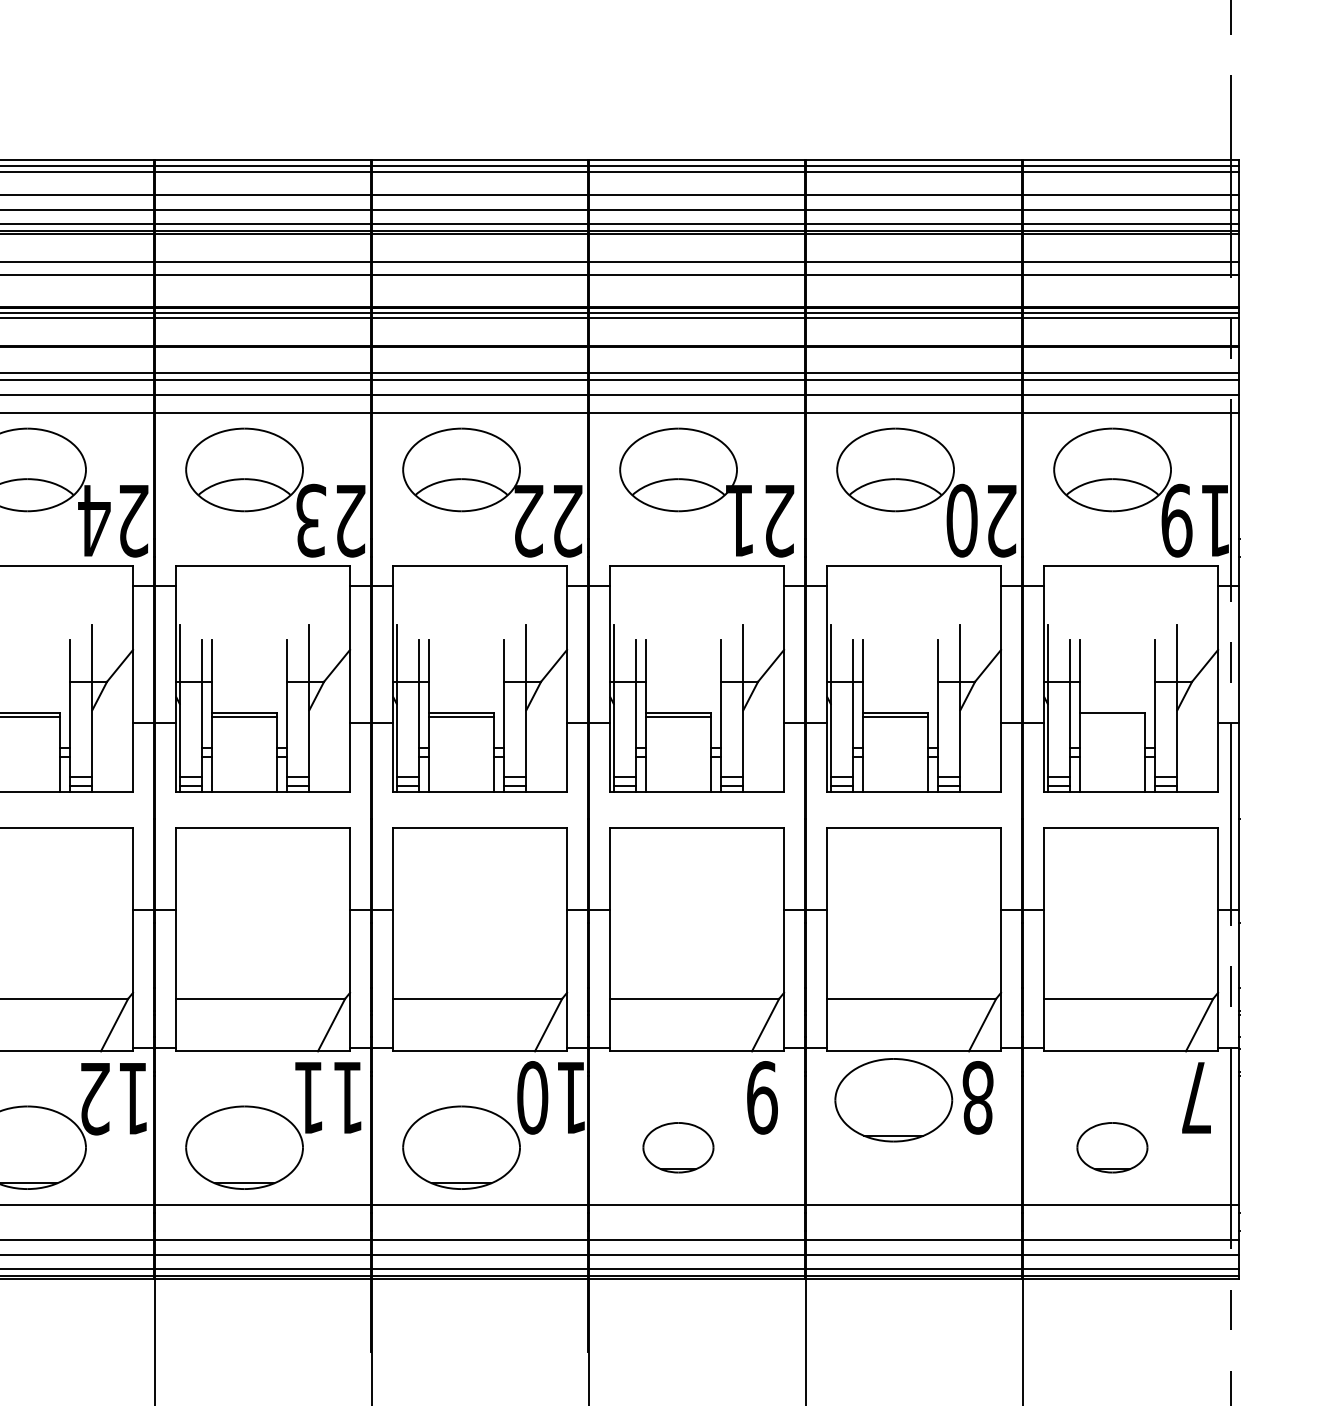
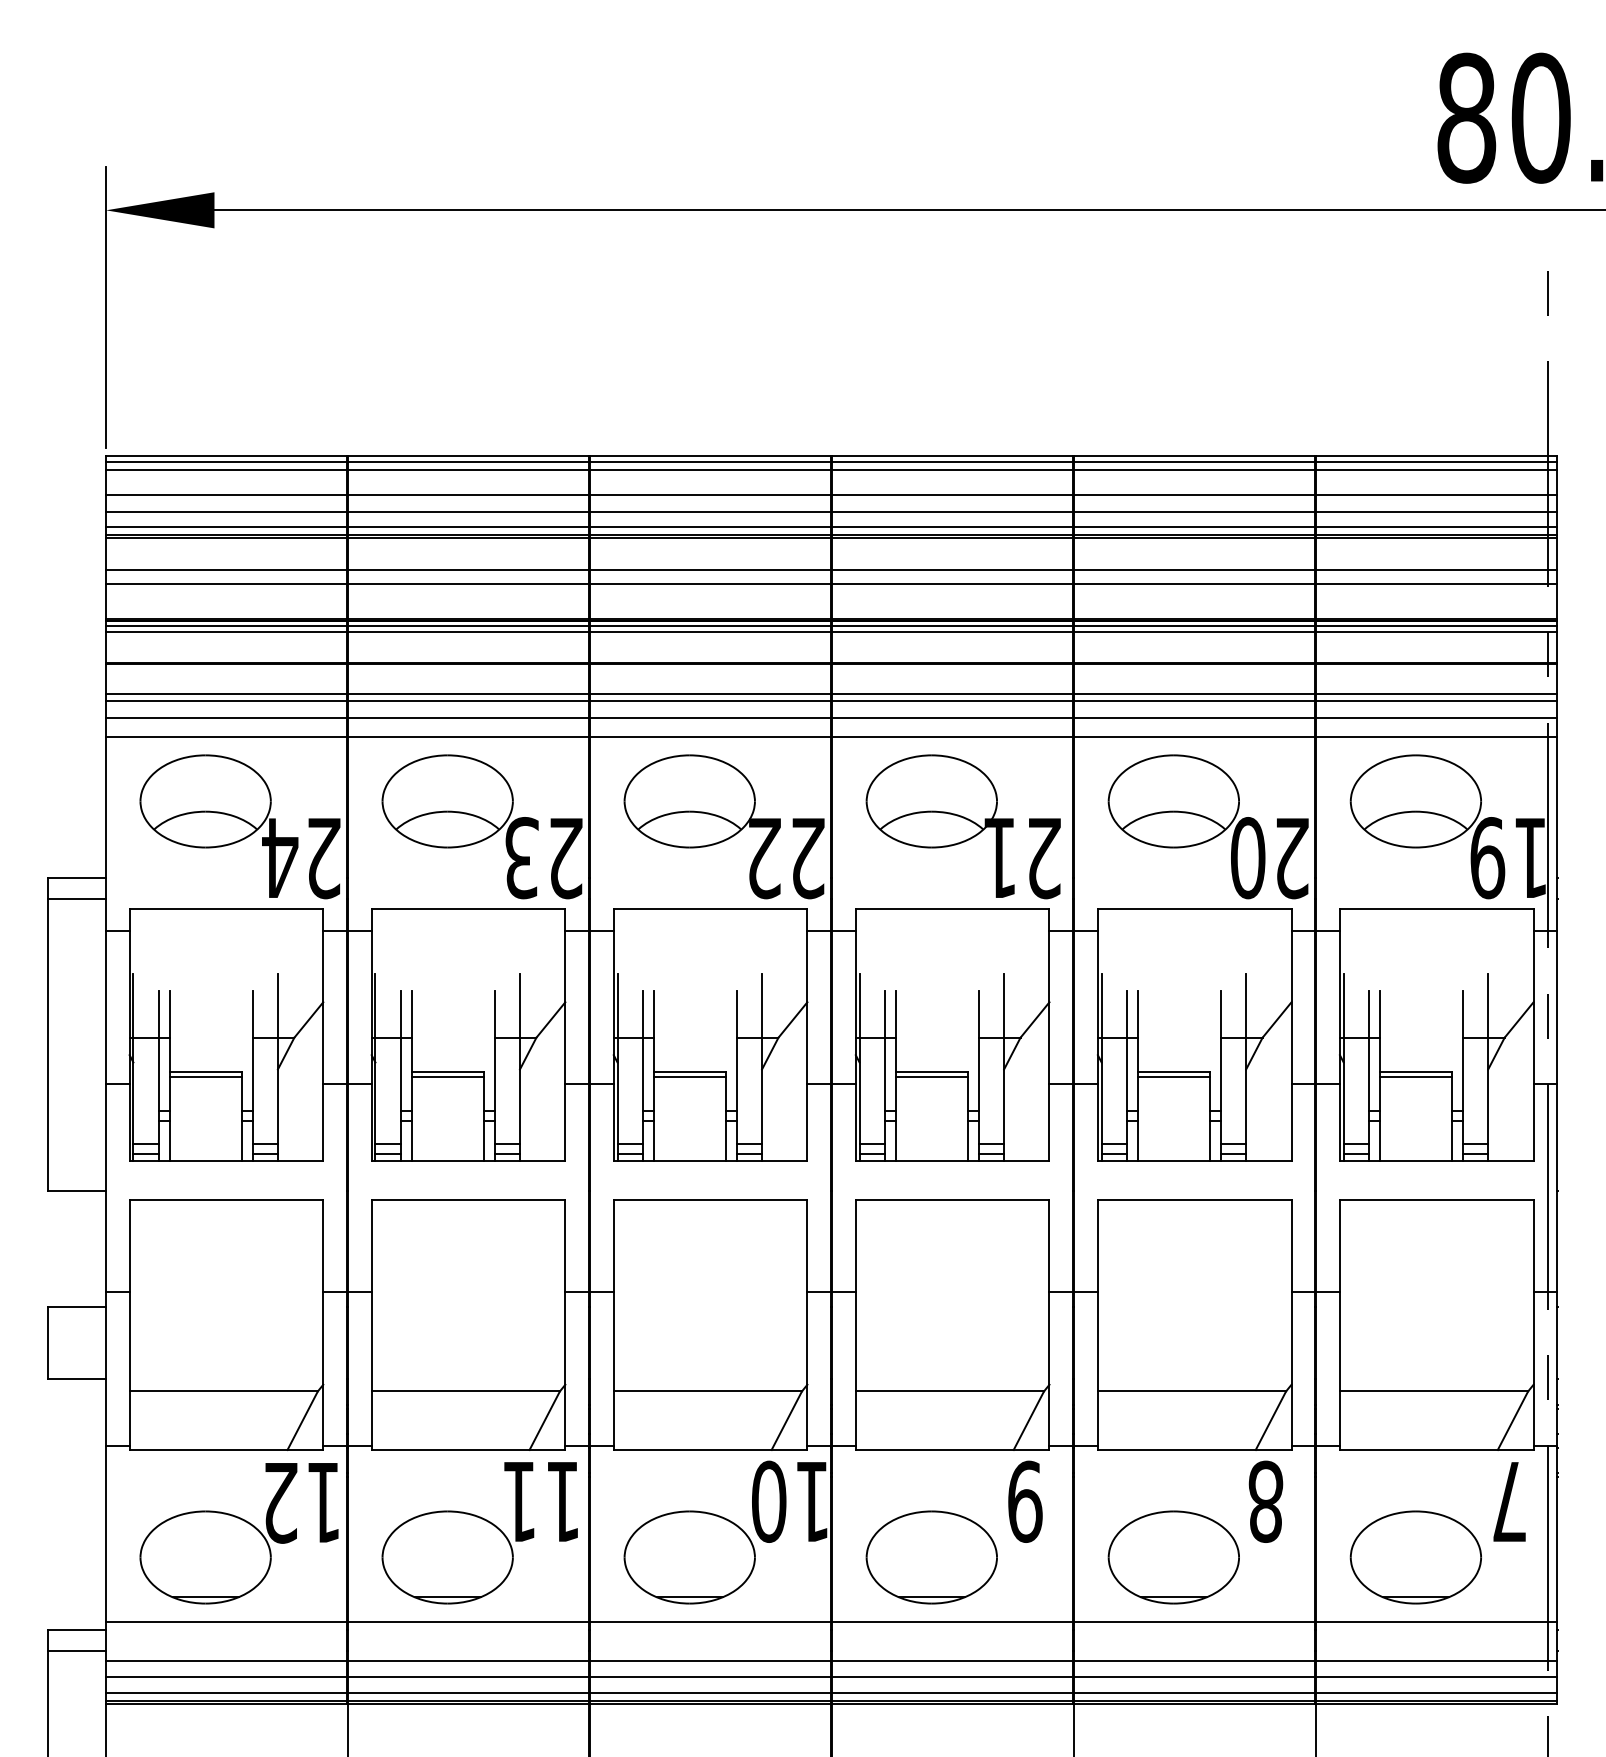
line: (1112, 716) -> (1415, 1076), added
part: (893, 1100) -> (1173, 1557), moved
part: (678, 1147) -> (931, 1557), size x1.67
part: (1112, 1147) -> (1415, 1557), size x1.67

